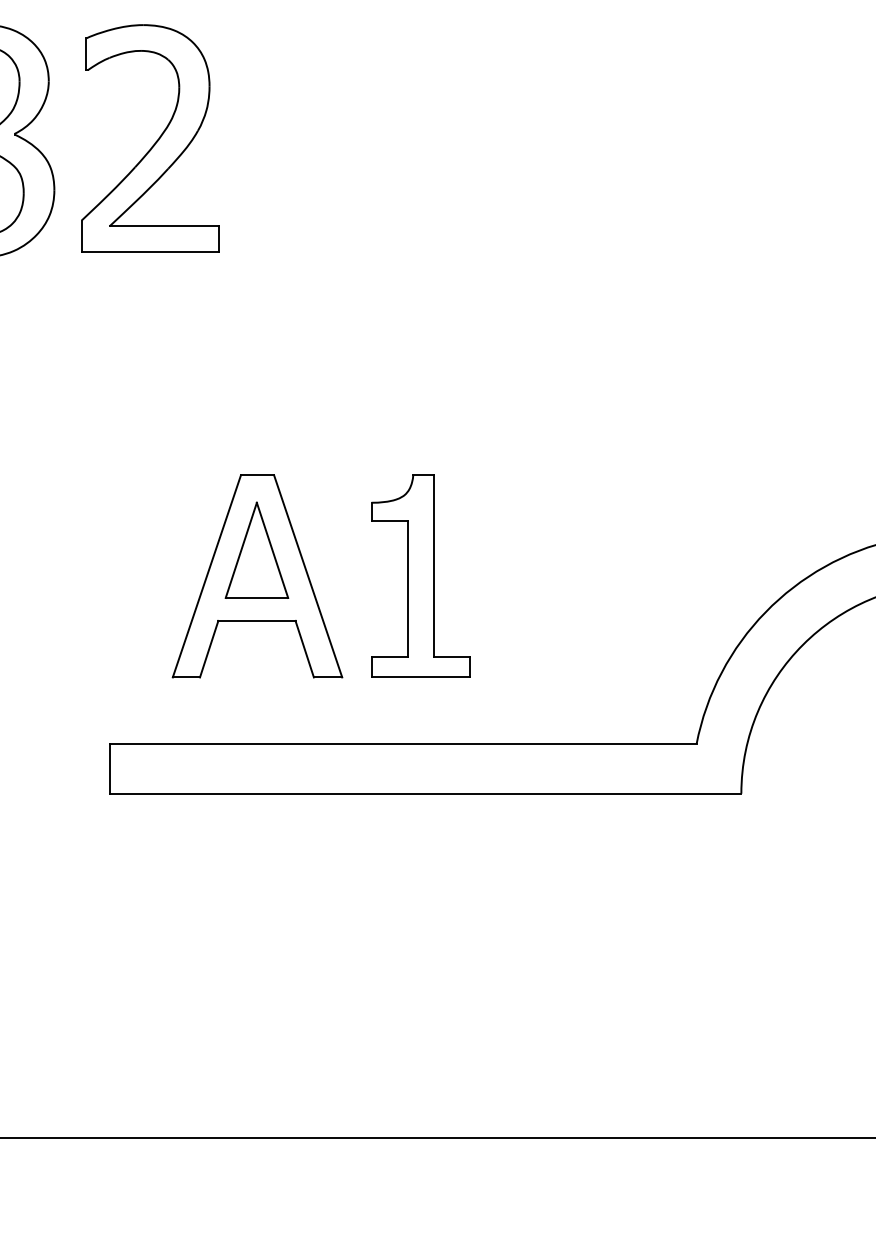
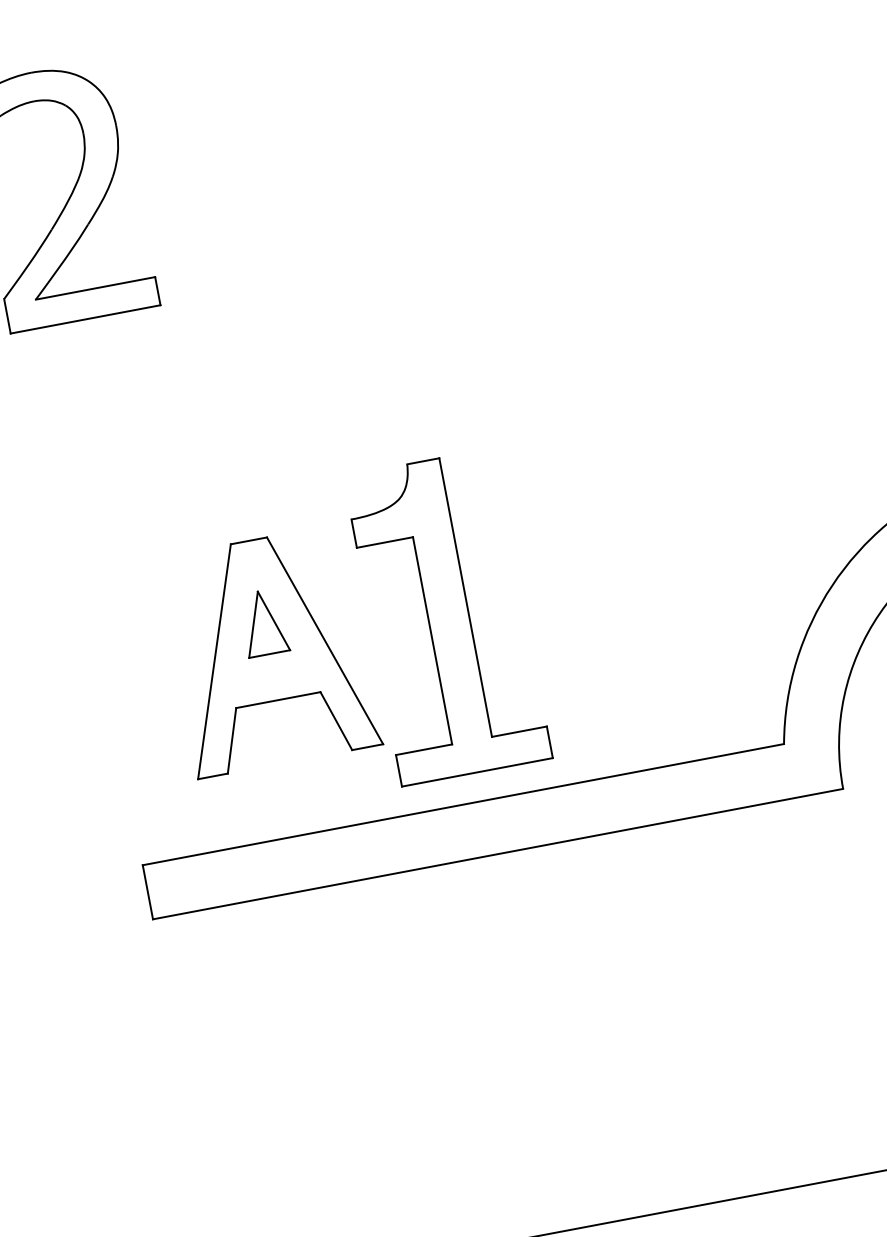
part: (256, 549) -> (263, 622), size x0.6
part: (420, 575) -> (447, 616), size x1.4

